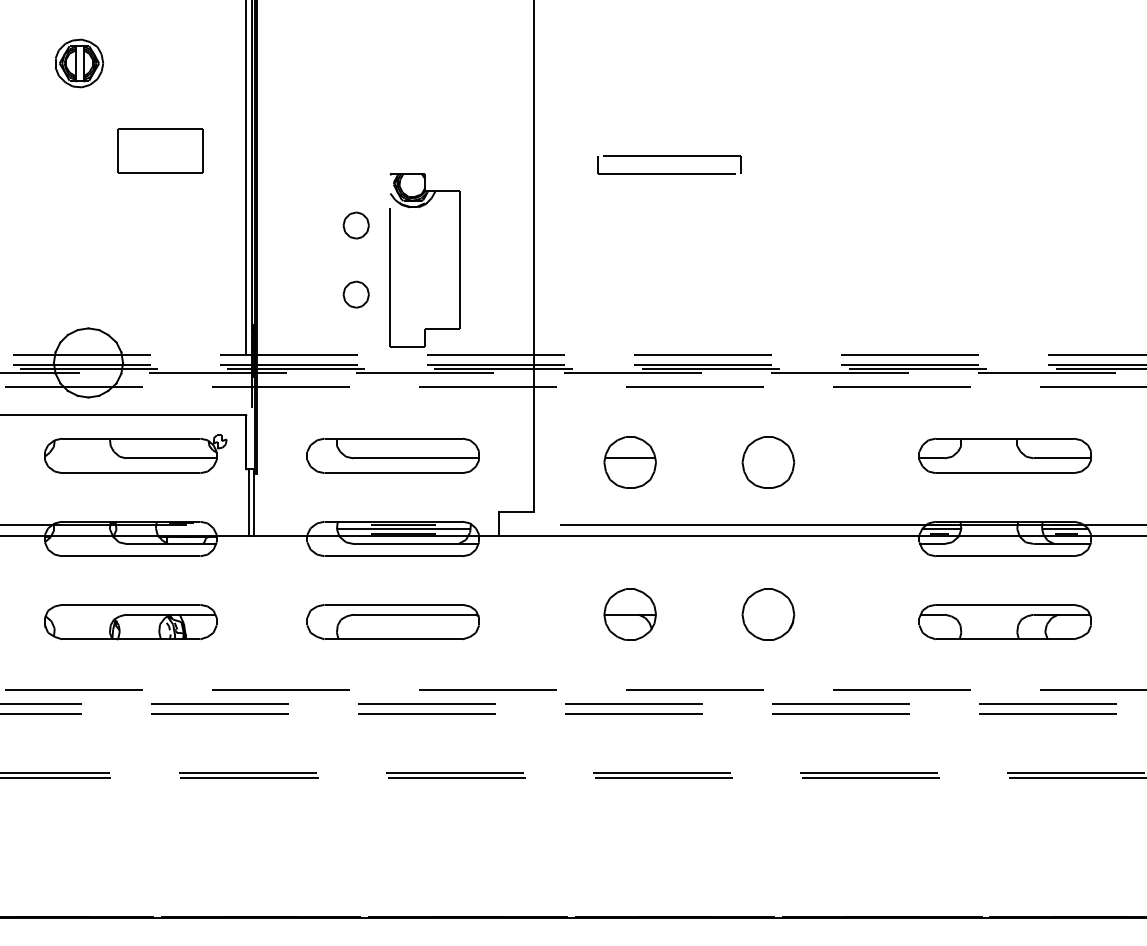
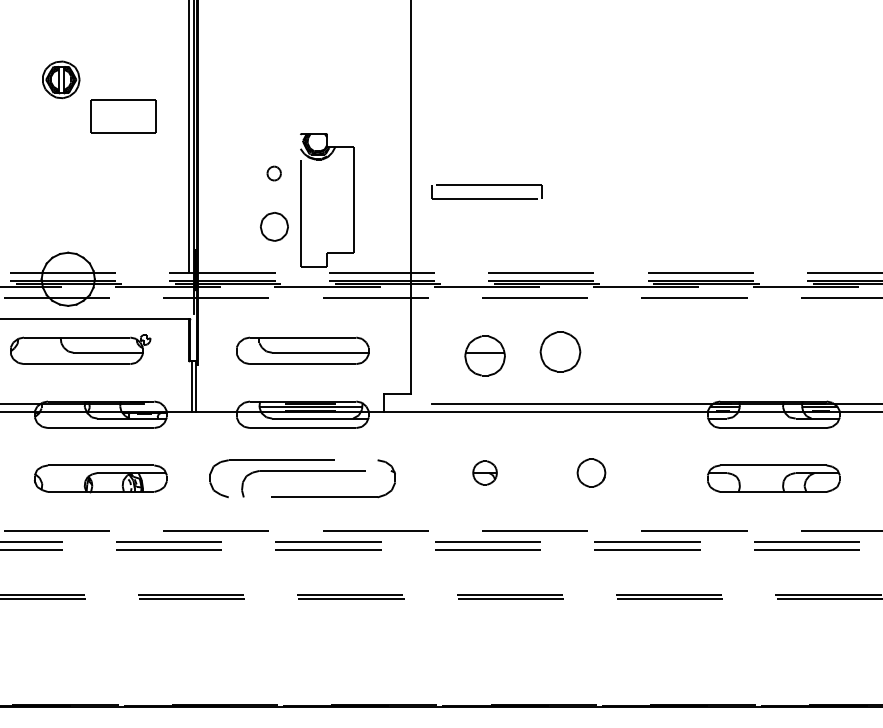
part: (79, 63) -> (61, 79), moved
part: (668, 164) -> (486, 191), moved
part: (355, 225) -> (273, 173), size x0.7
part: (355, 294) -> (273, 226), size x1.4
part: (135, 454) -> (80, 349), moved
part: (1004, 455) -> (773, 350), removed
part: (768, 461) -> (560, 351), moved
part: (629, 613) -> (484, 472), size x0.6
part: (768, 613) -> (591, 472), size x0.7
part: (392, 621) -> (302, 478), size x1.4

